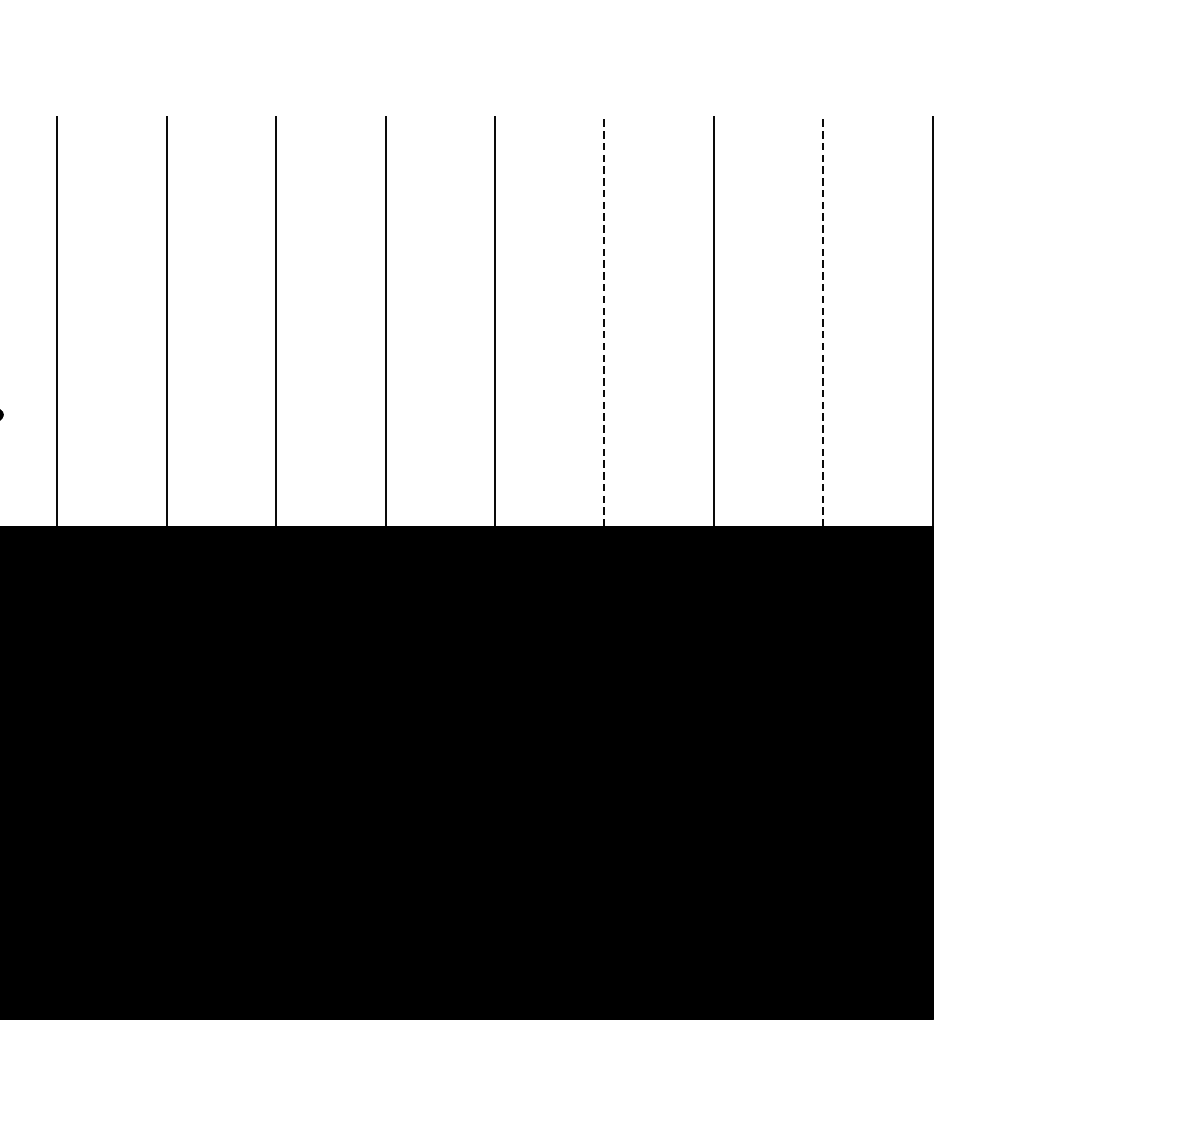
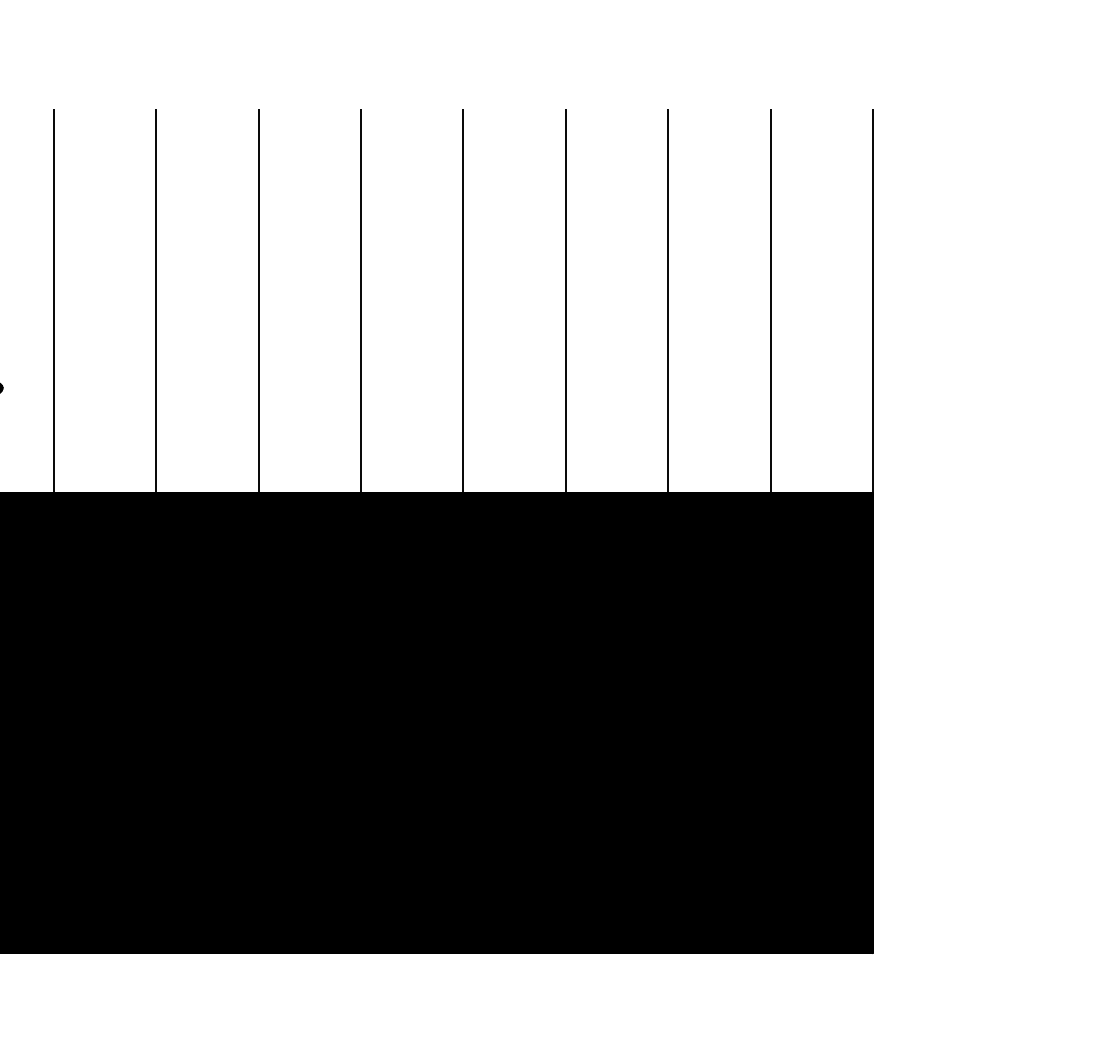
line: (604, 321) -> (565, 300), dashed -> solid
line: (823, 321) -> (770, 300), dashed -> solid

